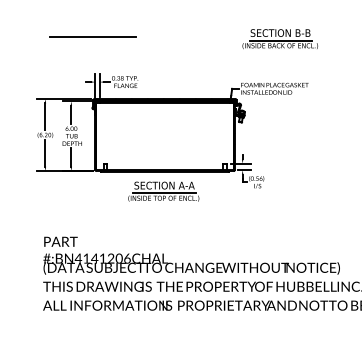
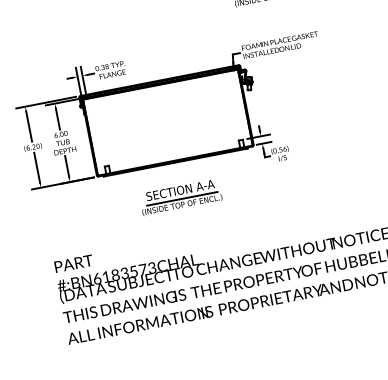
line: (93, 37) -> (65, 27), removed
part: (163, 191) -> (180, 197), moved
text: (102, 258) -> (124, 273), #:BN4141206CHAL -> #:BN6183573CHAL

